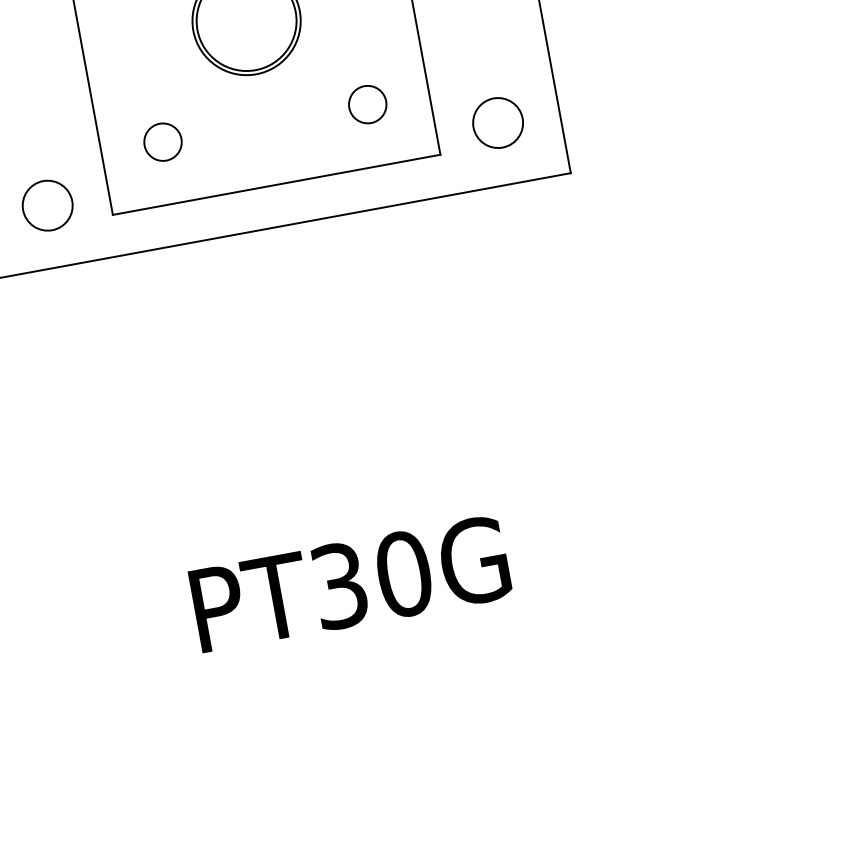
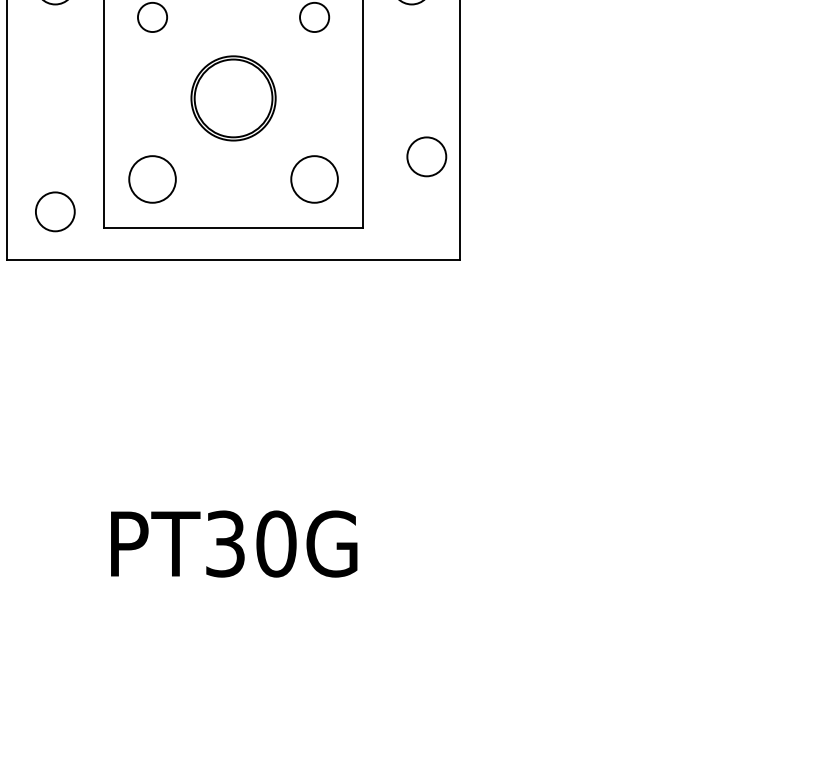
circle: (367, 104) -> (314, 179), size x1.6
circle: (497, 122) -> (426, 156), moved
circle: (162, 142) -> (152, 179), size x1.6

